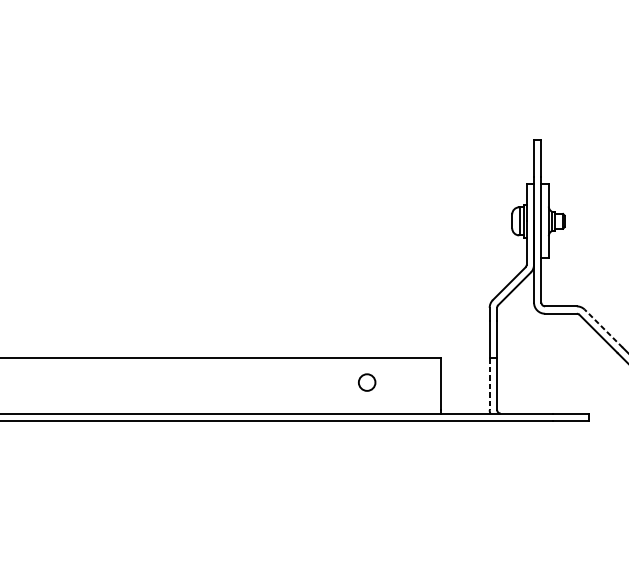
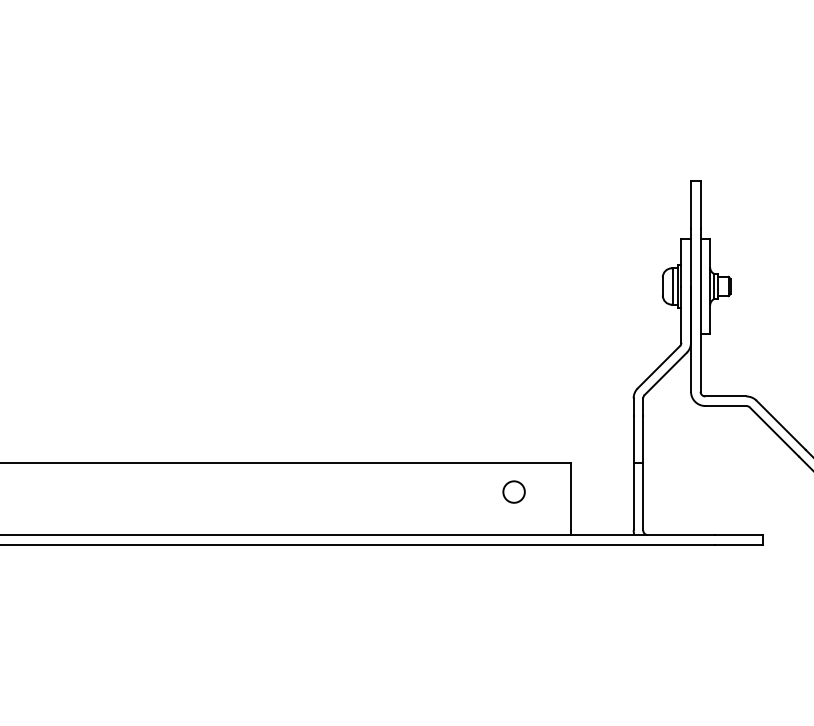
line: (603, 328) -> (781, 425), dashed -> solid
circle: (366, 382) -> (513, 491), moved
line: (489, 384) -> (633, 497), dashed -> solid

